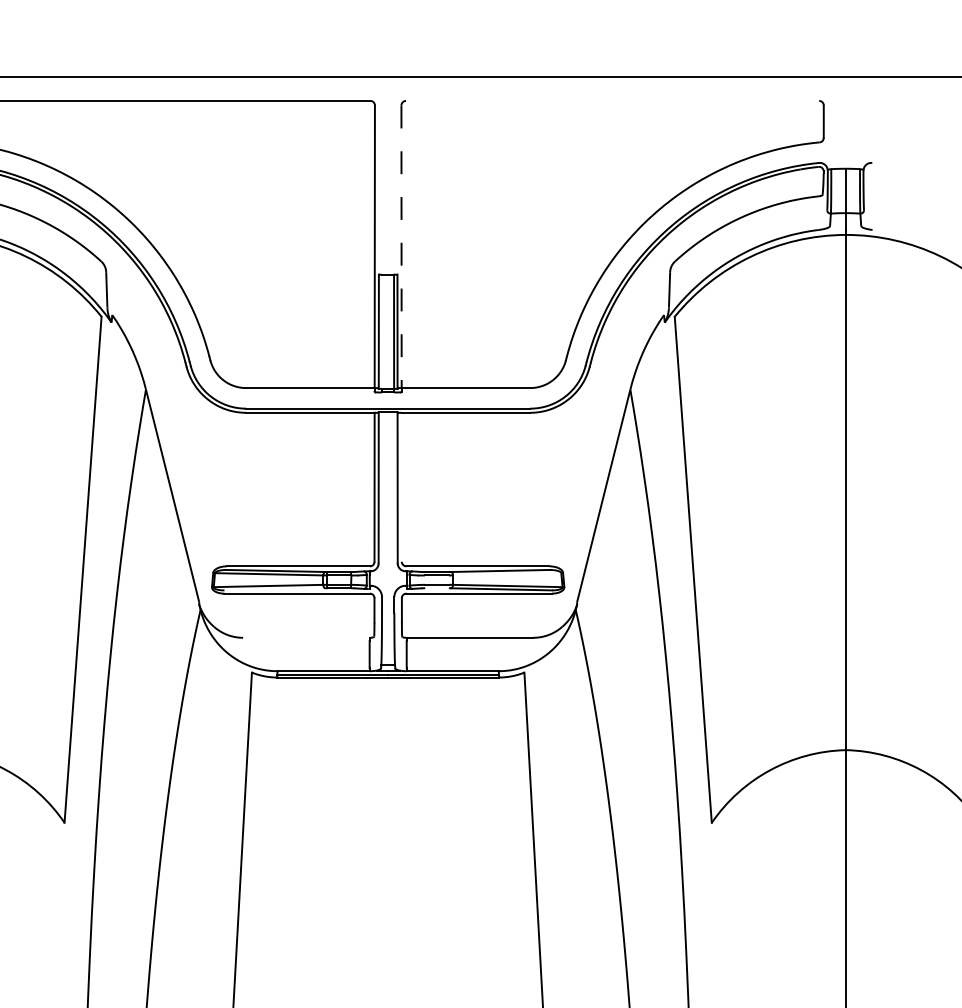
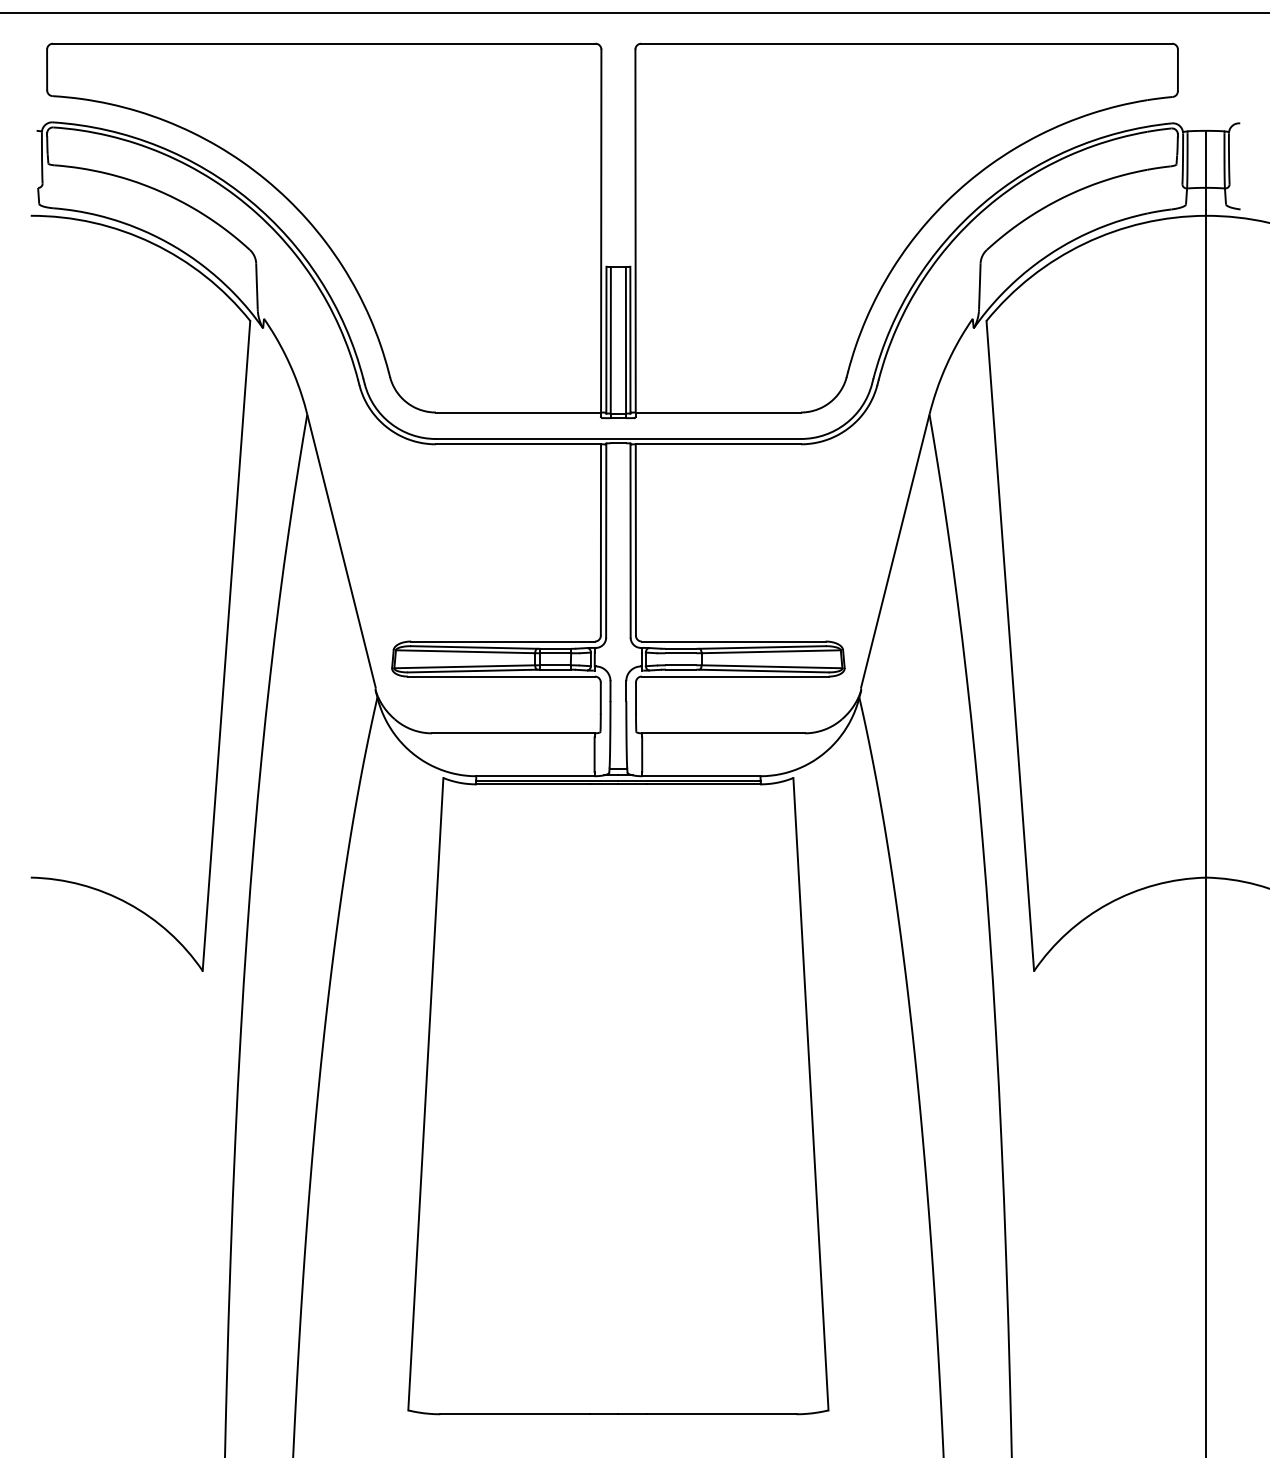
line: (612, 100) -> (906, 43), added
line: (401, 247) -> (635, 231), dashed -> solid
line: (382, 331) -> (610, 340), added
line: (401, 486) -> (635, 539), added
line: (506, 574) -> (770, 651), added
line: (274, 588) -> (472, 670), added
line: (437, 588) -> (681, 669), added
line: (306, 637) -> (513, 733), added

